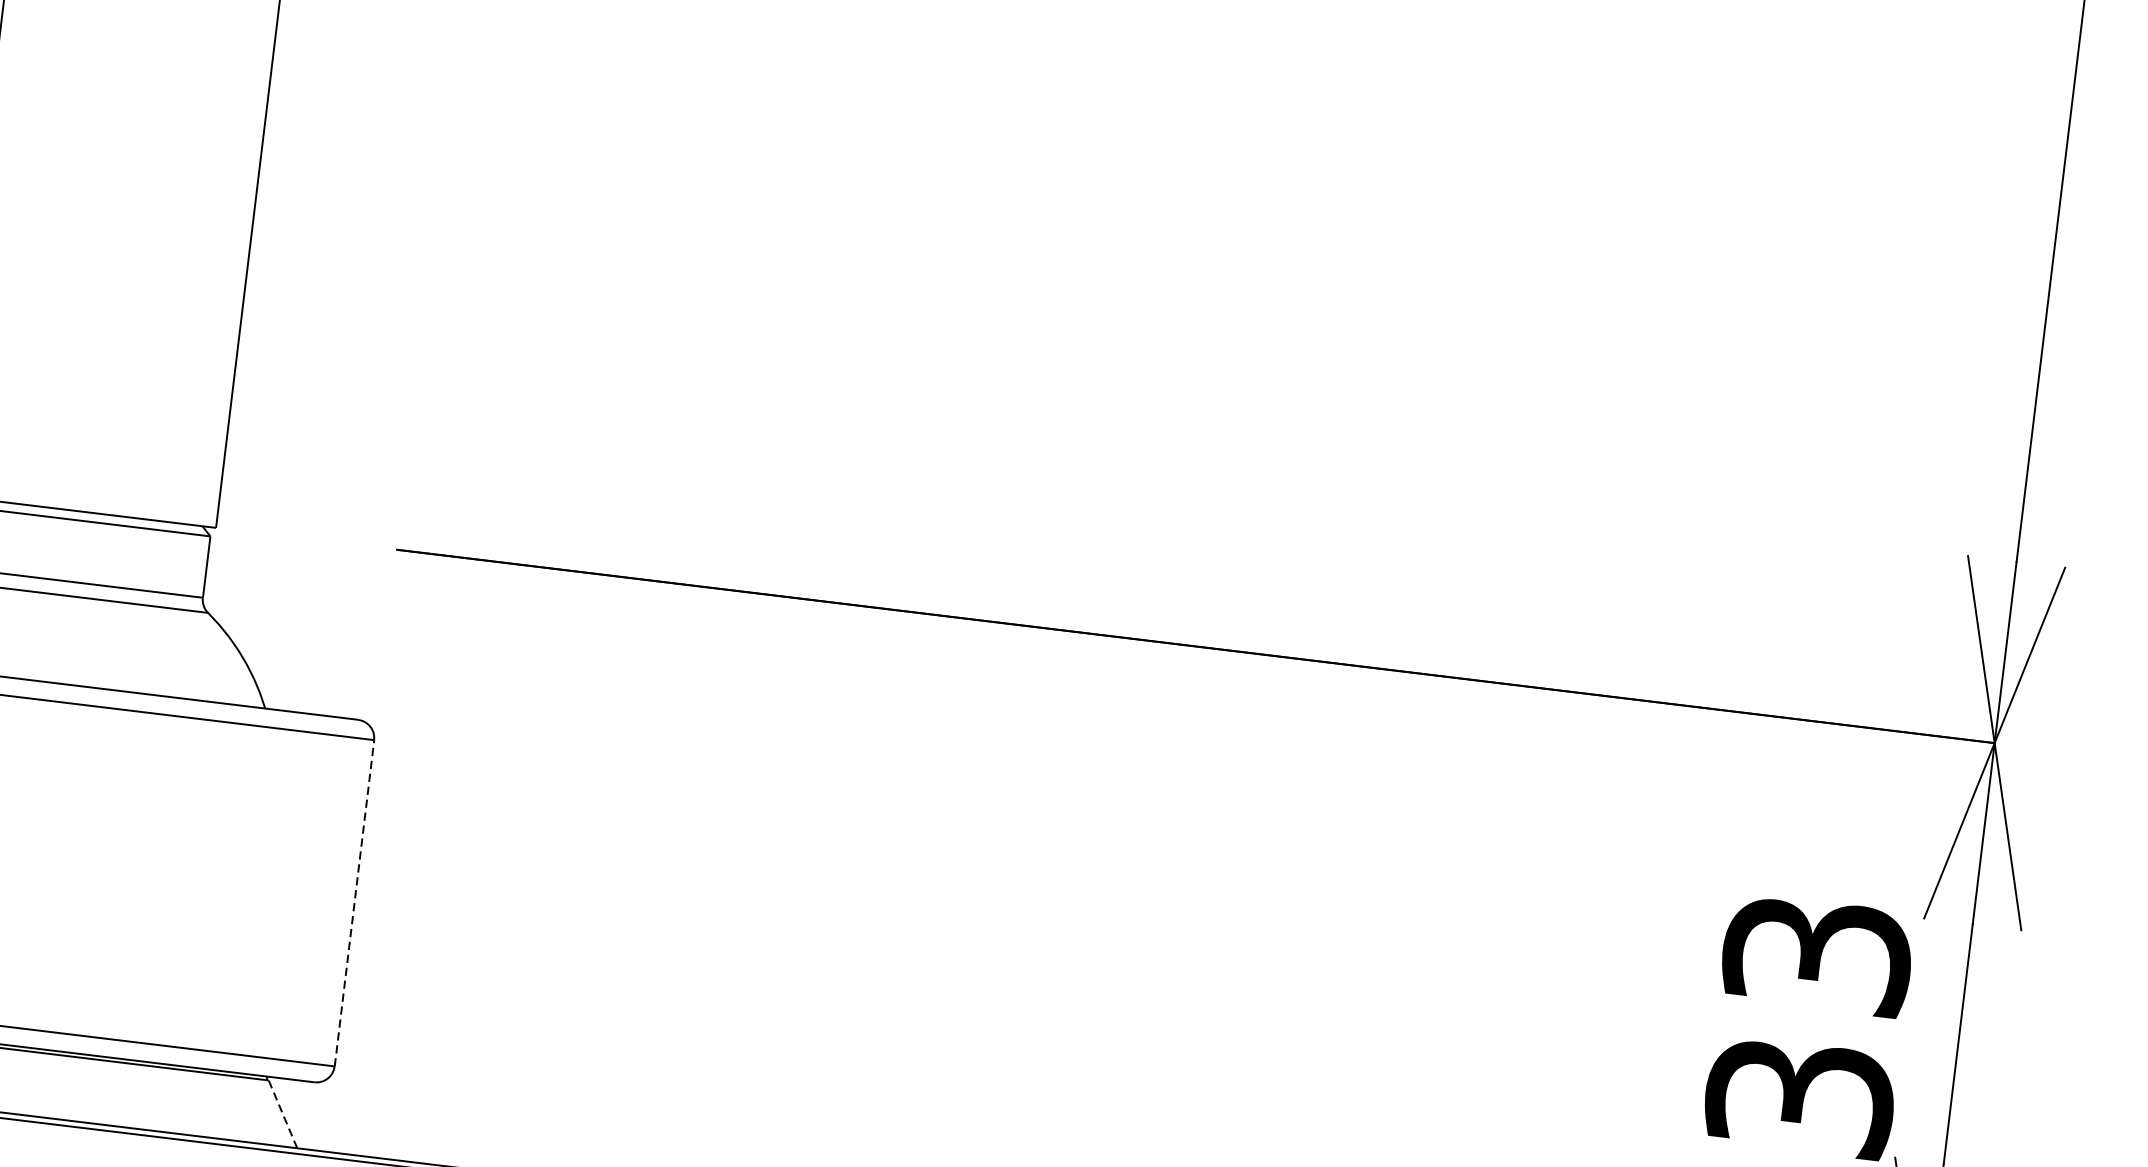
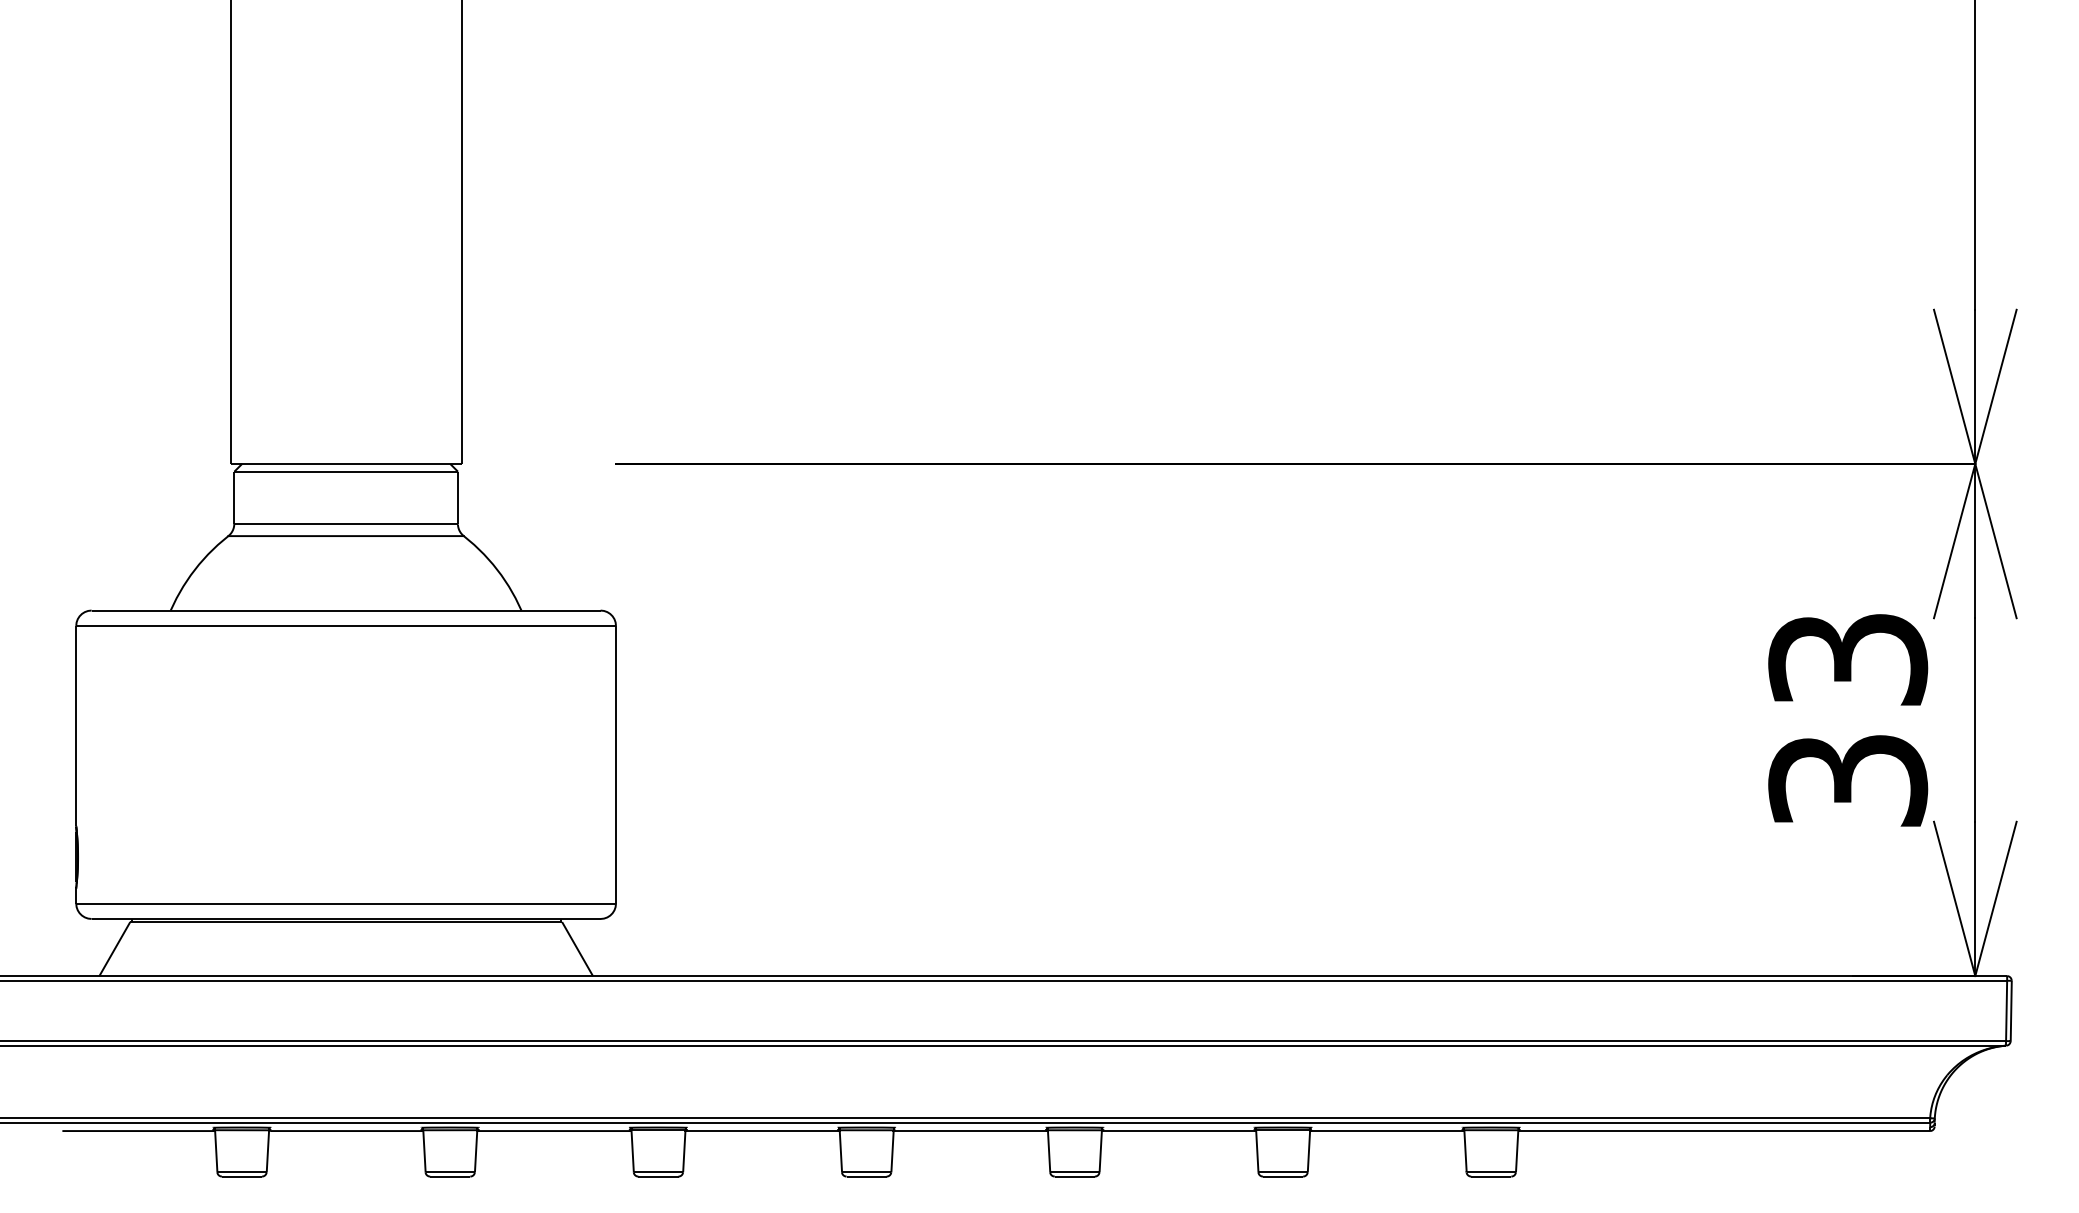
line: (355, 903) -> (616, 764), dashed -> solid
line: (283, 1113) -> (577, 948), dashed -> solid

